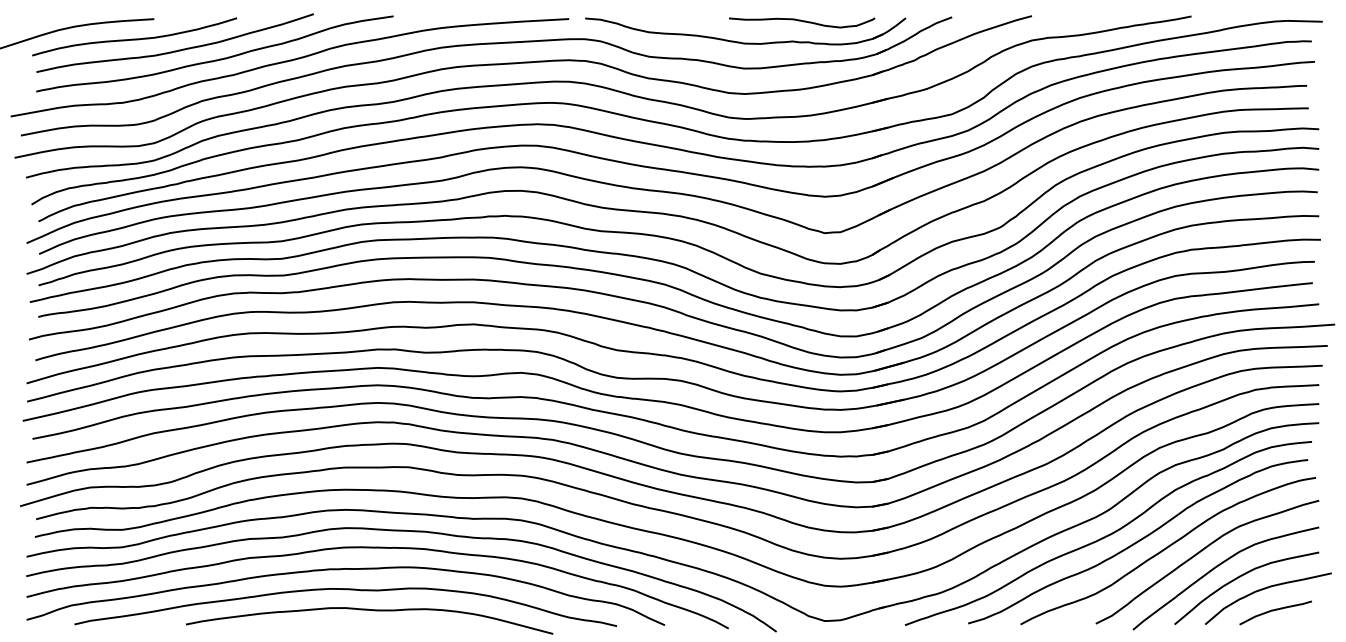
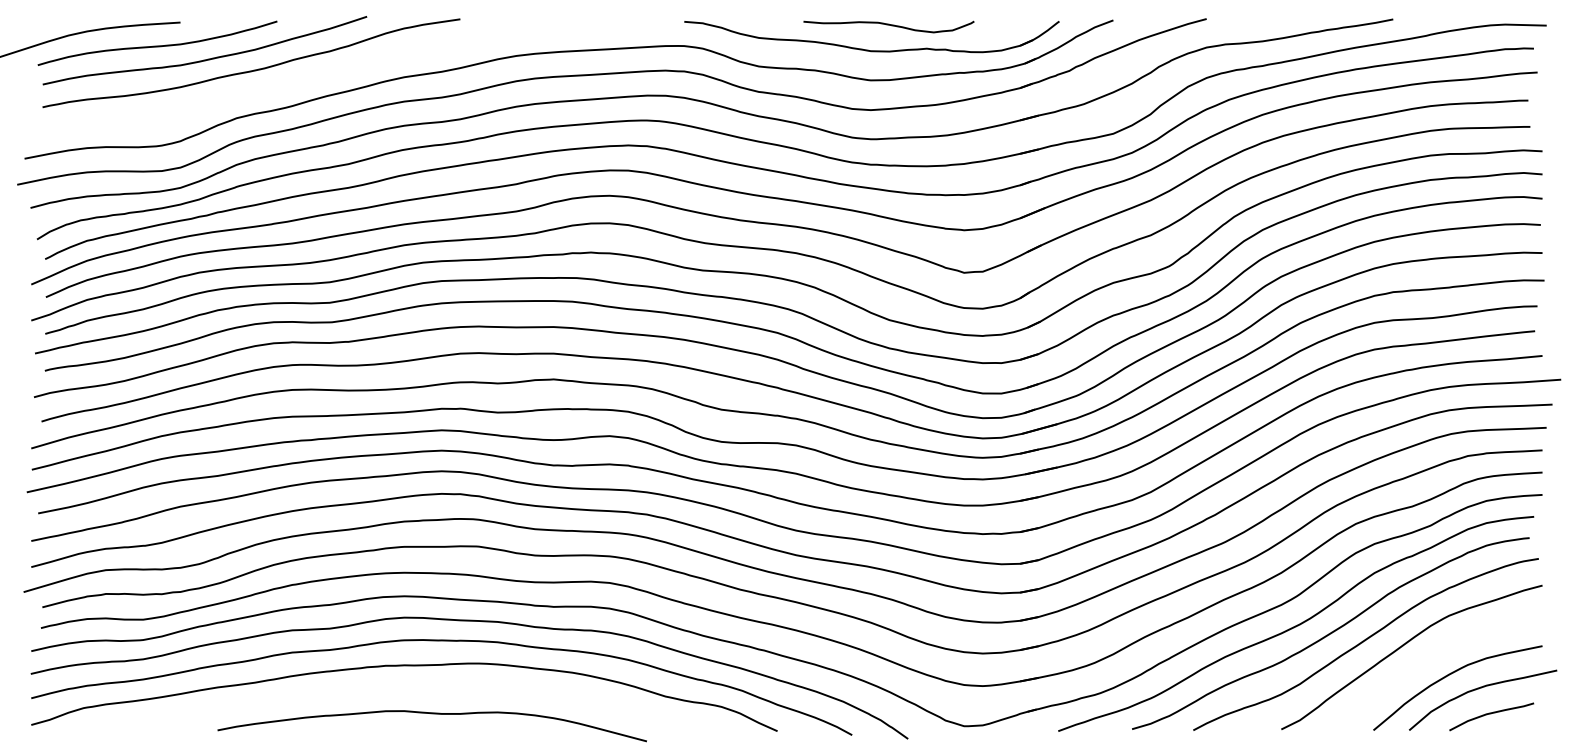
curve: (801, 21) -> (888, 25), moved
curve: (289, 61) -> (338, 72), removed
curve: (1217, 567) -> (1423, 663), removed
curve: (350, 590) -> (409, 690), removed

